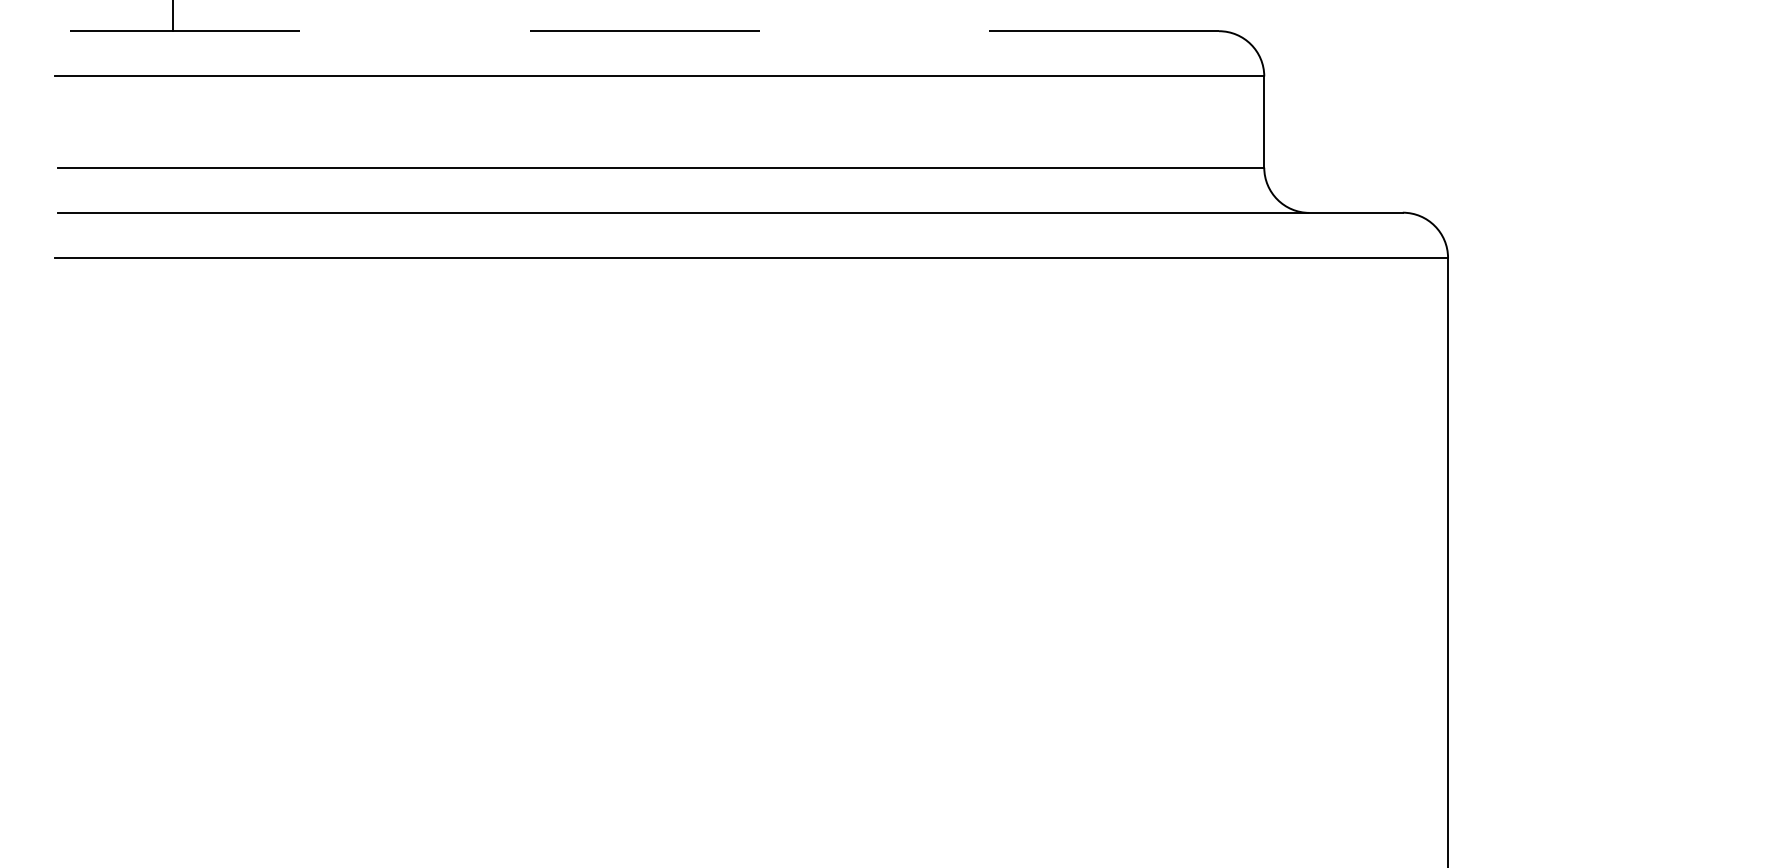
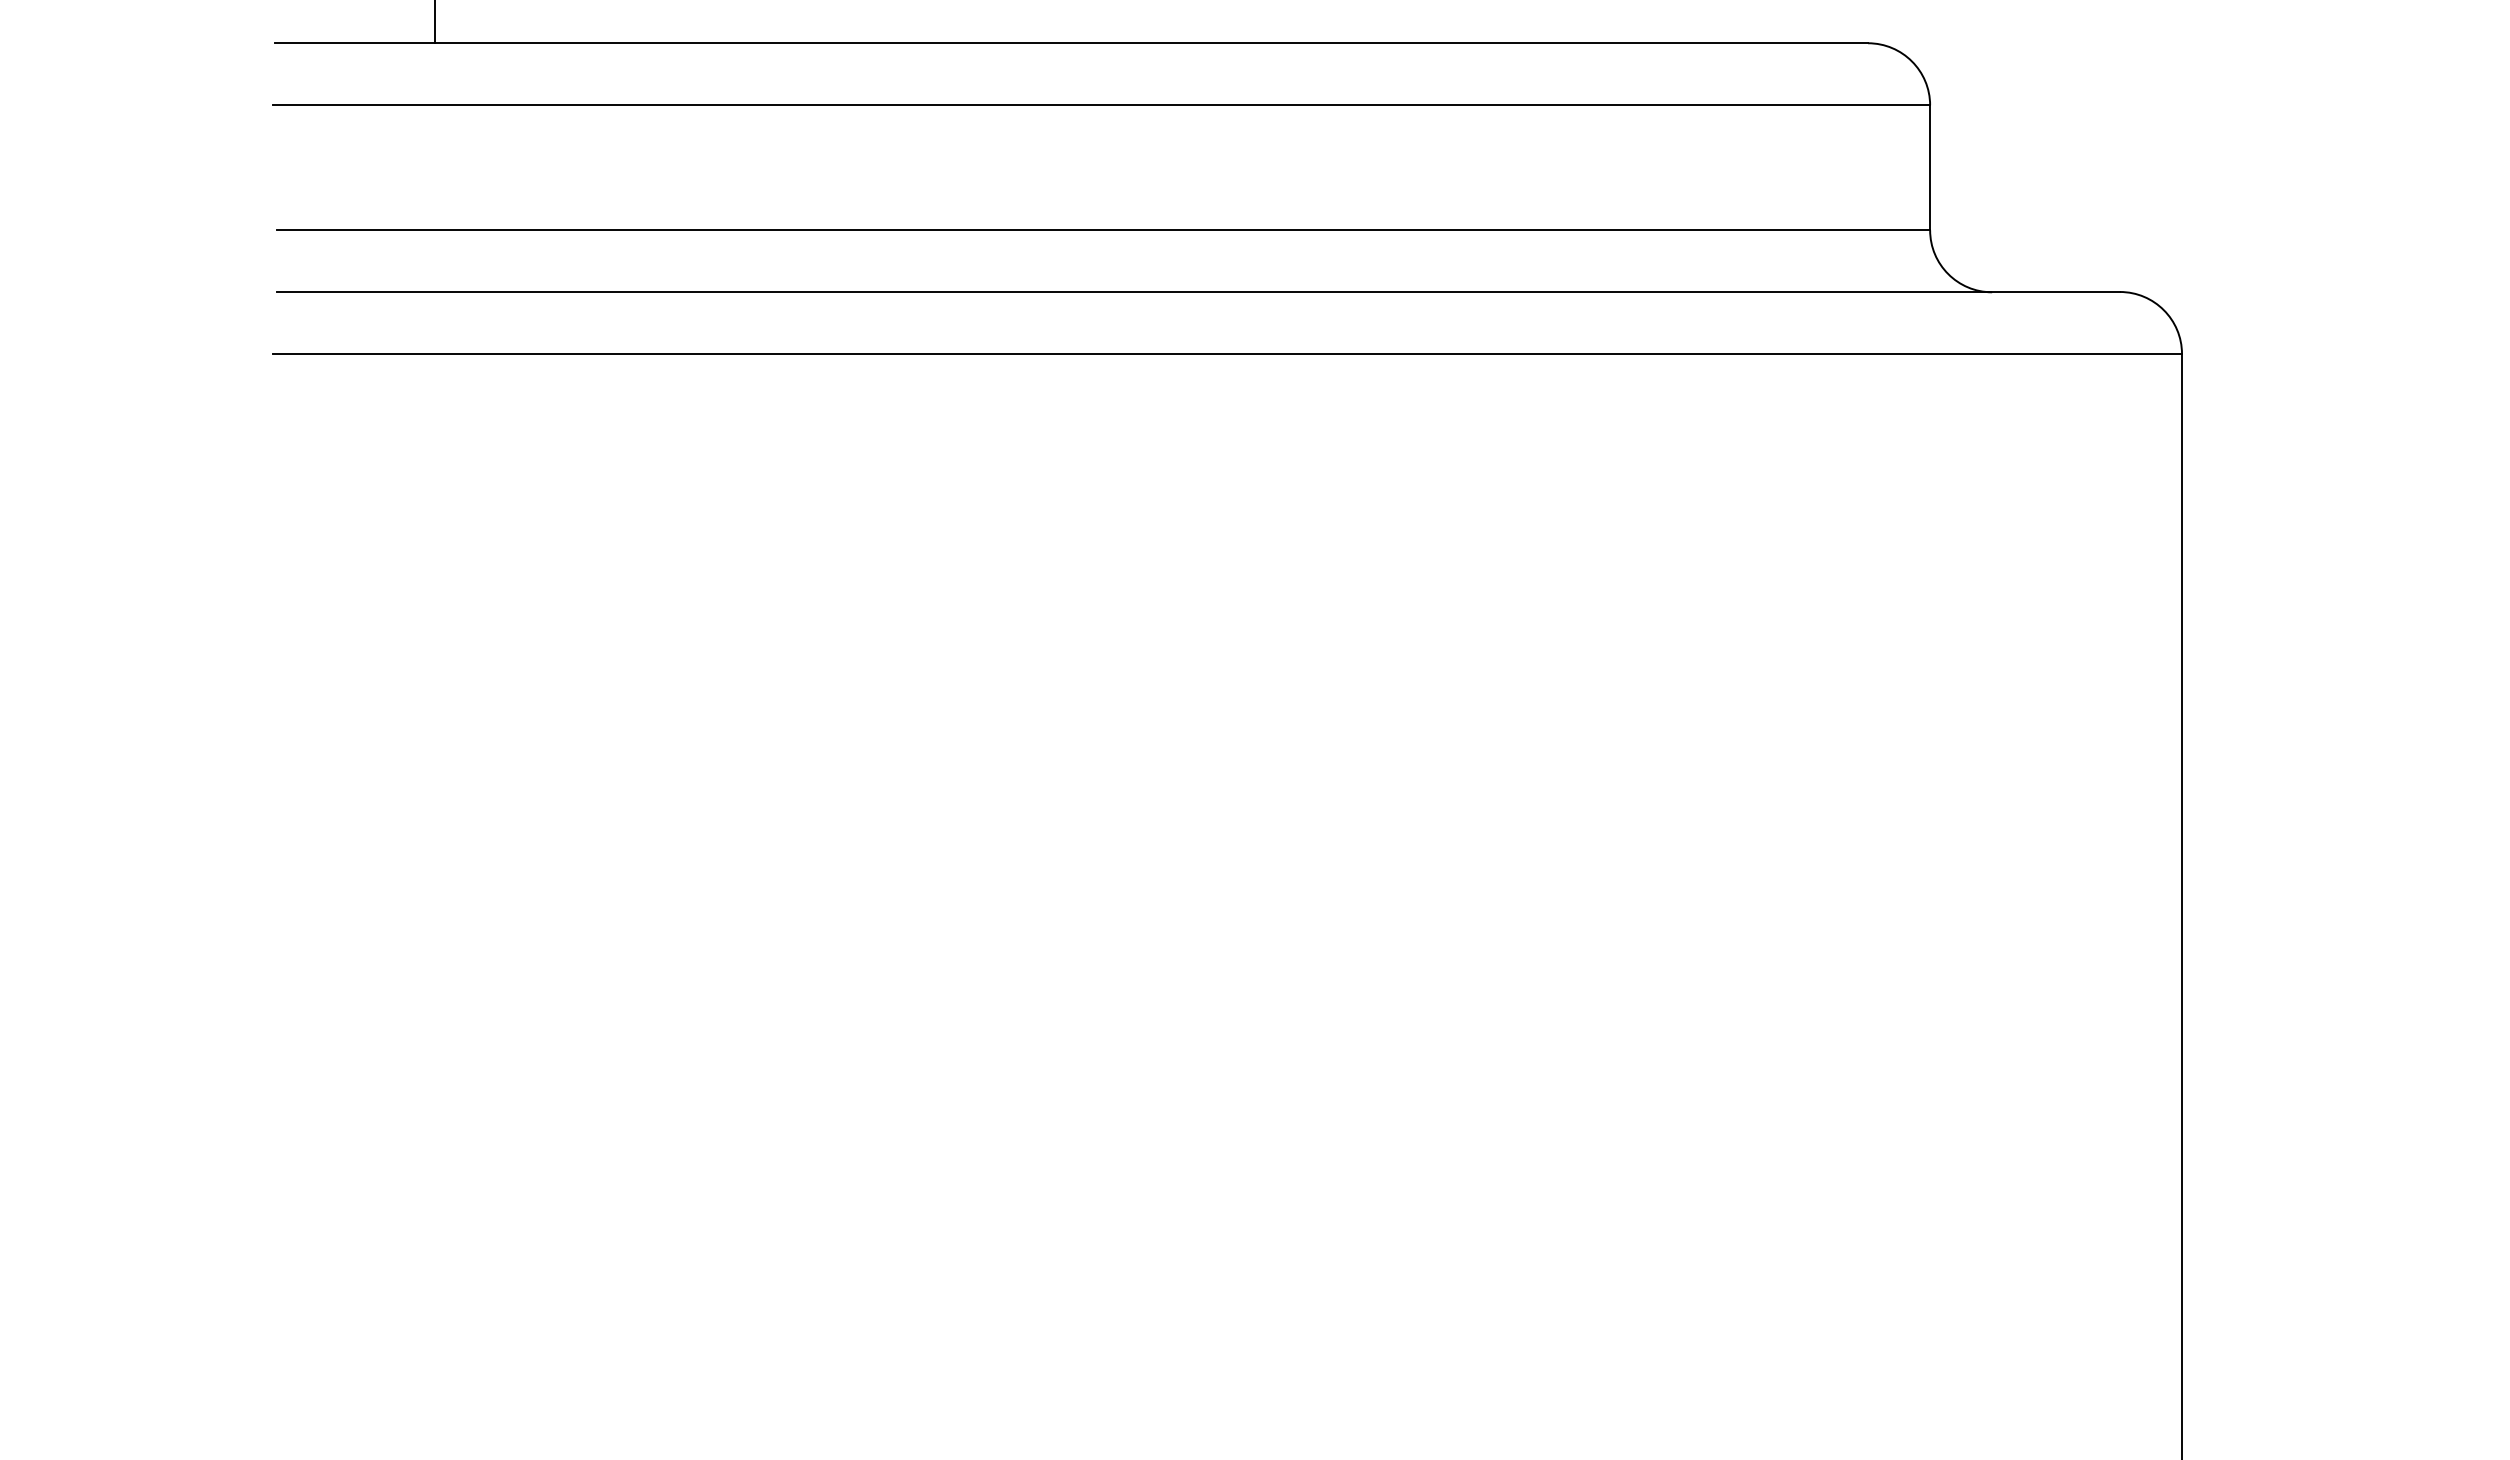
line: (637, 31) -> (1071, 43), dashed -> solid

